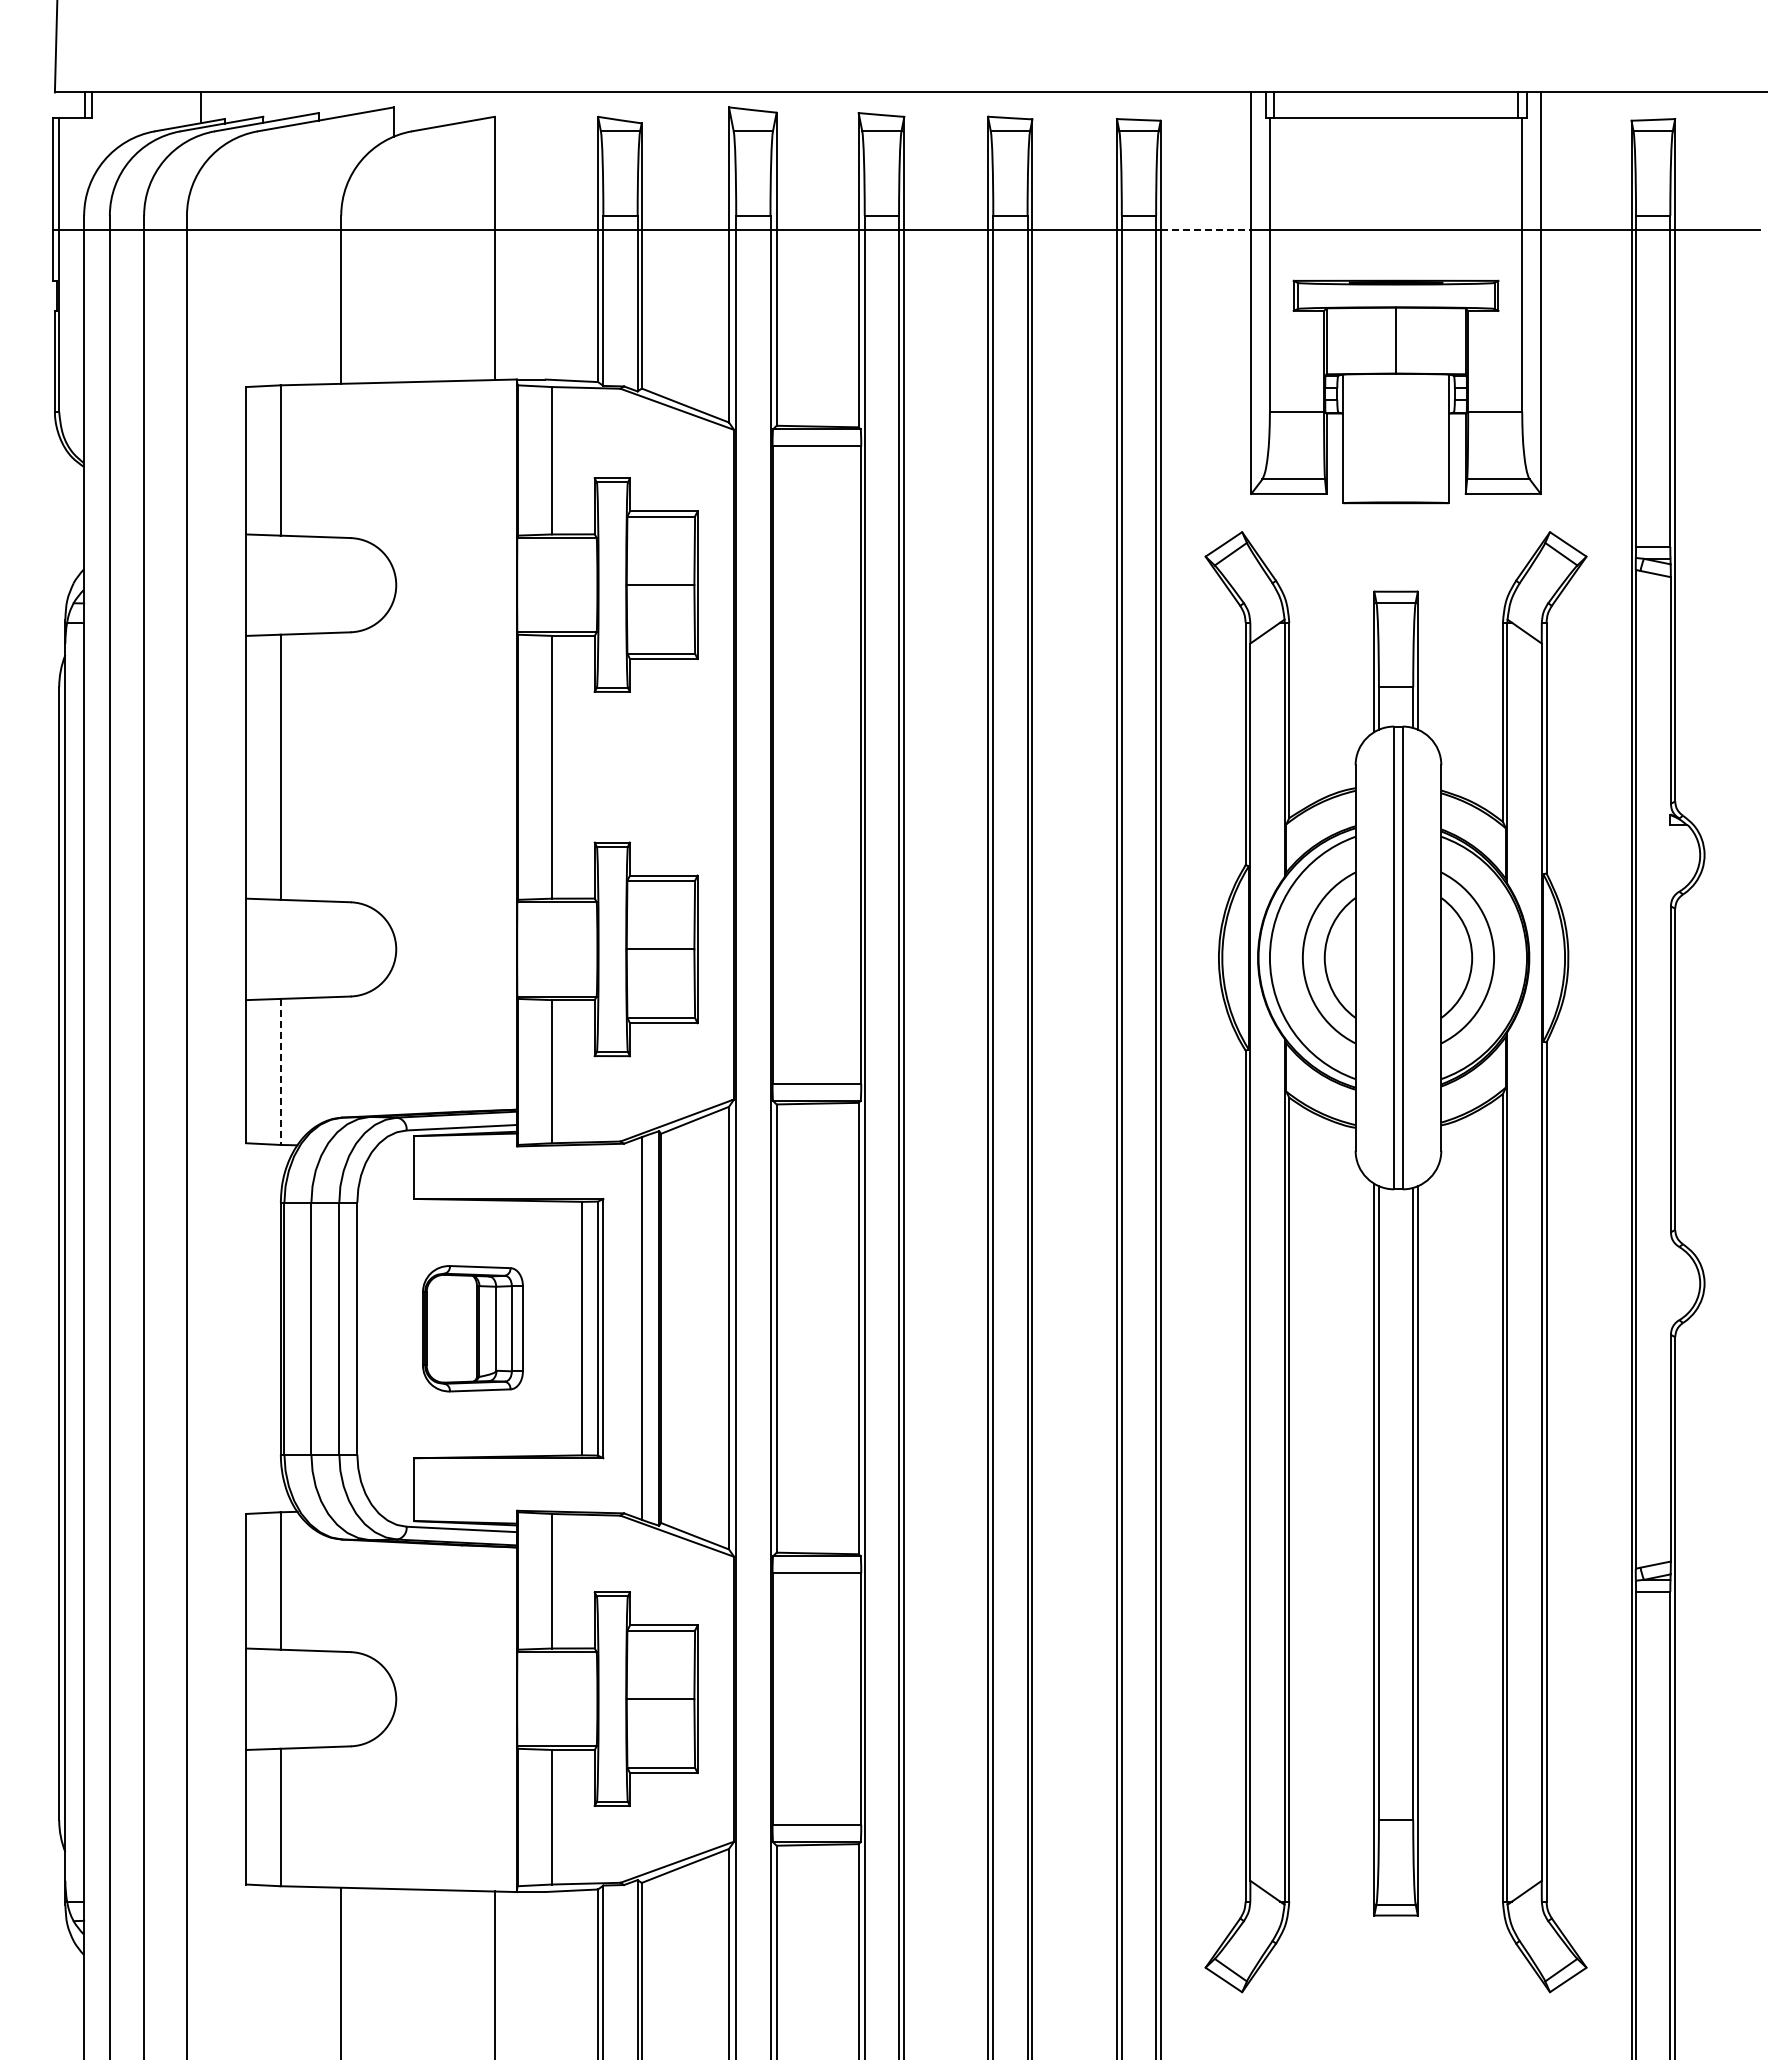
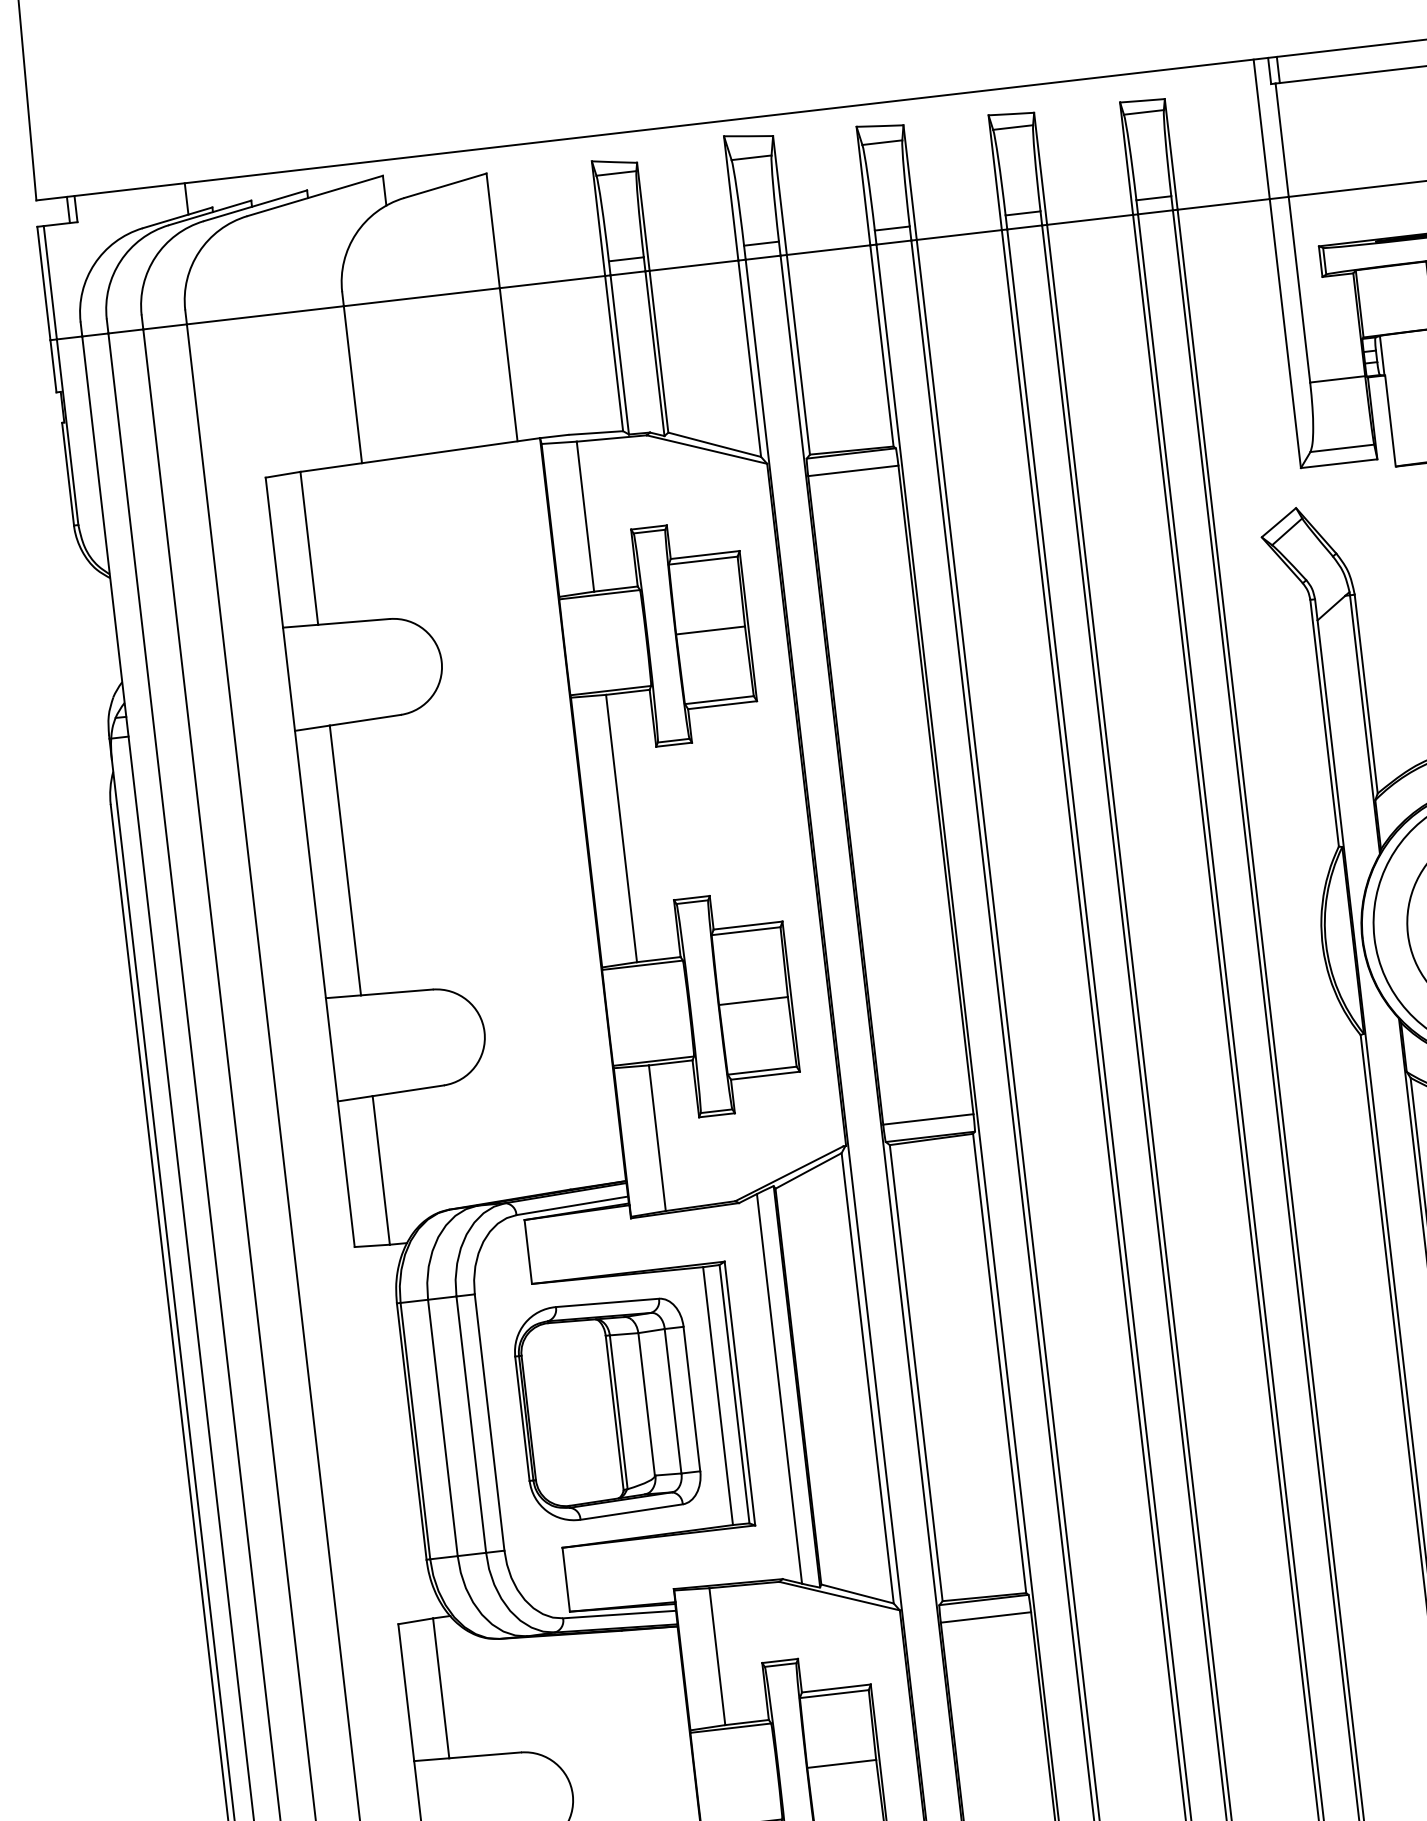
line: (1206, 229) -> (1224, 204), dashed -> solid
line: (280, 1072) -> (381, 1171), dashed -> solid
part: (472, 1328) -> (606, 1408), size x1.67

